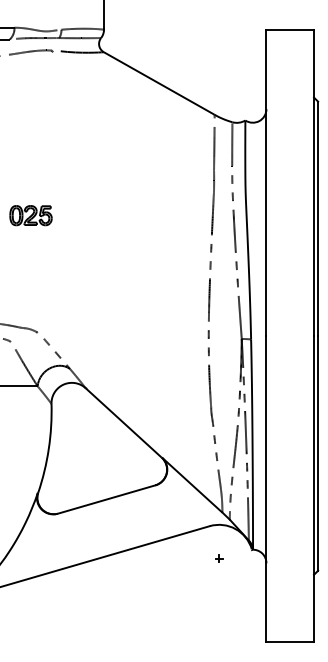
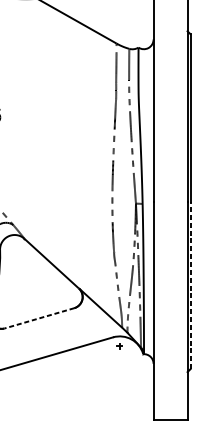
line: (318, 452) -> (190, 284), solid -> dashed
line: (106, 499) -> (39, 318), solid -> dashed
part: (219, 558) -> (120, 346), moved

